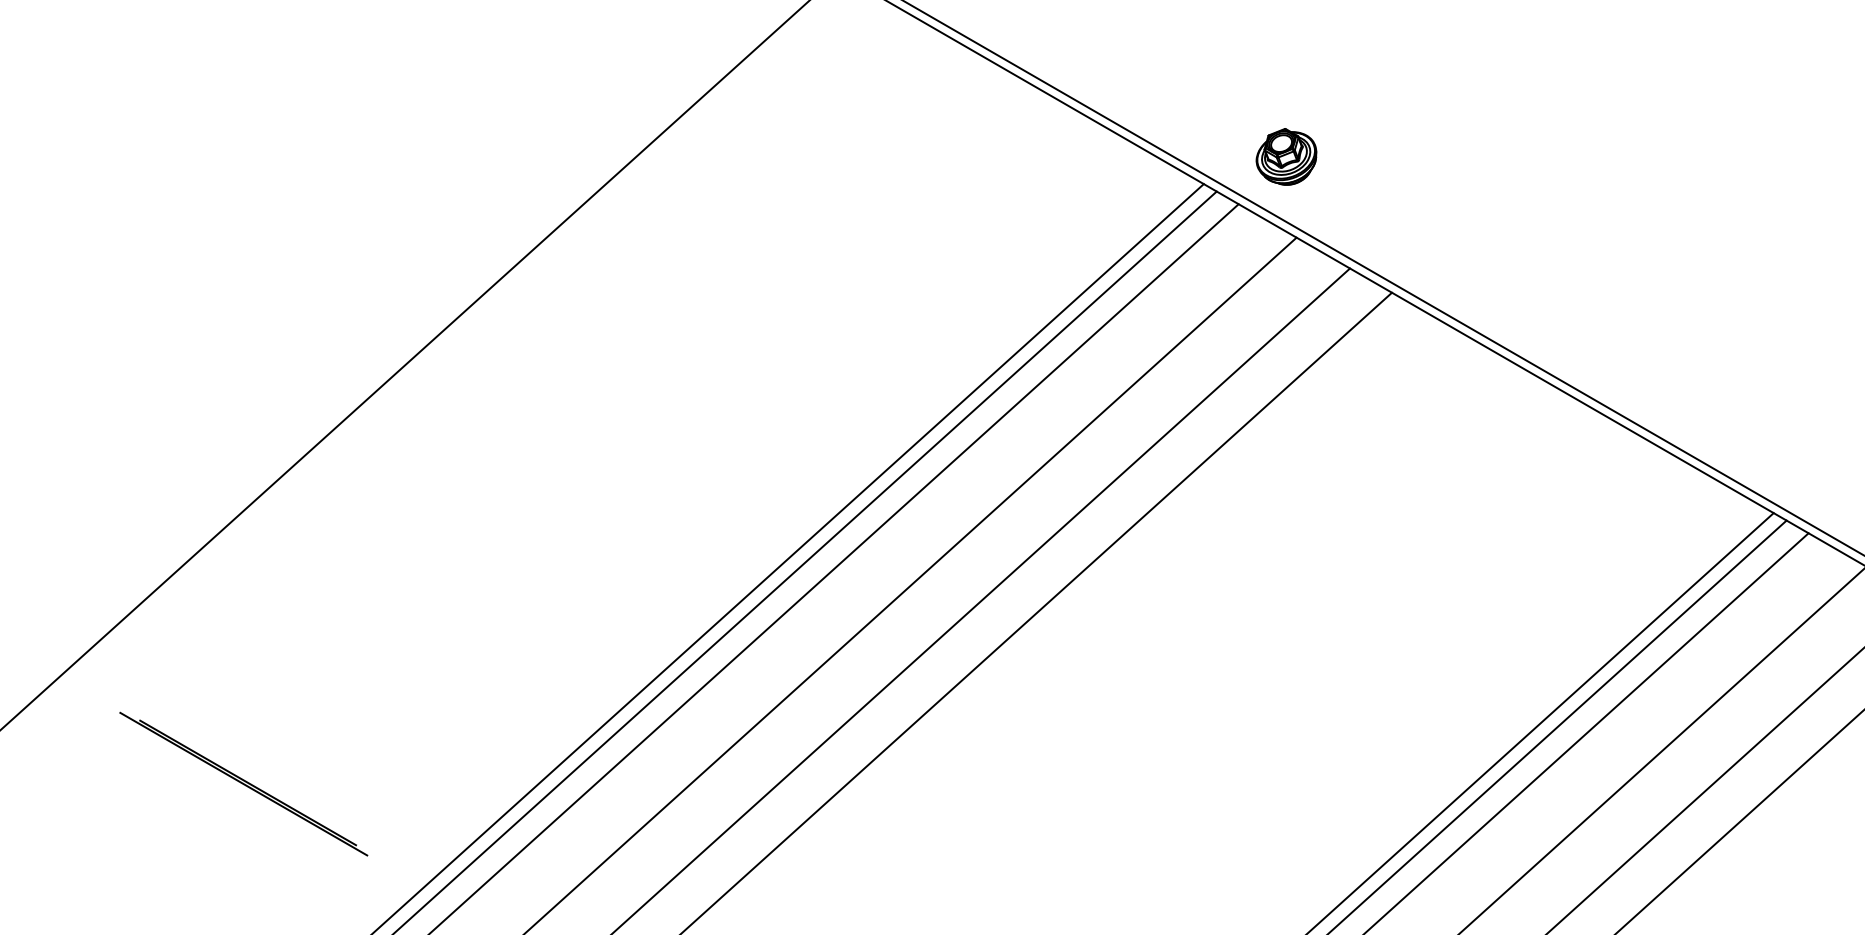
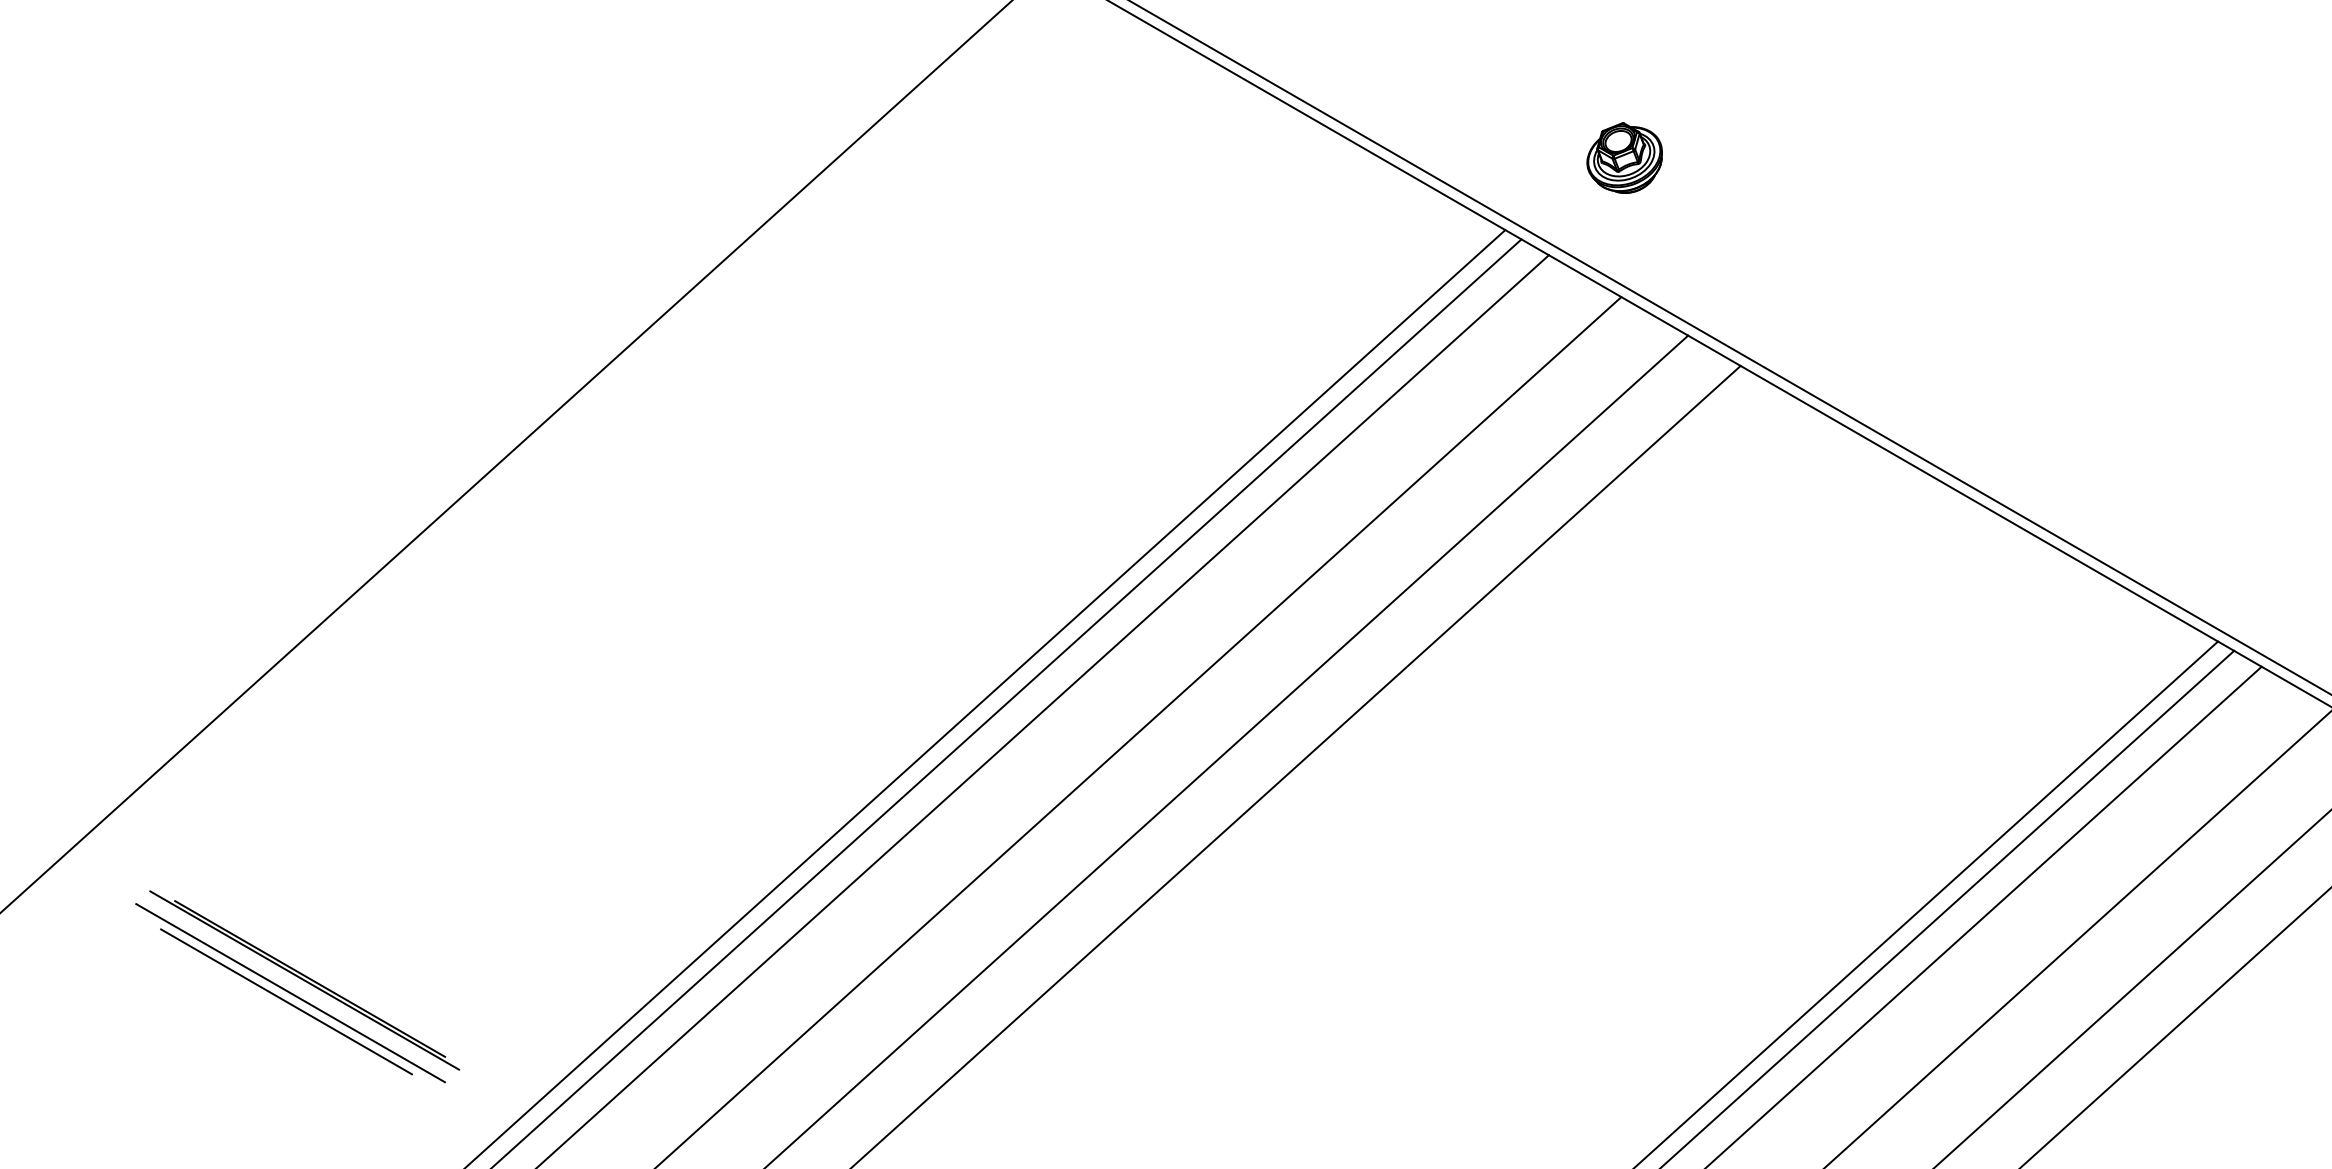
part: (1286, 156) -> (1624, 157), moved
line: (232, 794) -> (290, 993), added
line: (229, 800) -> (286, 1001), added

